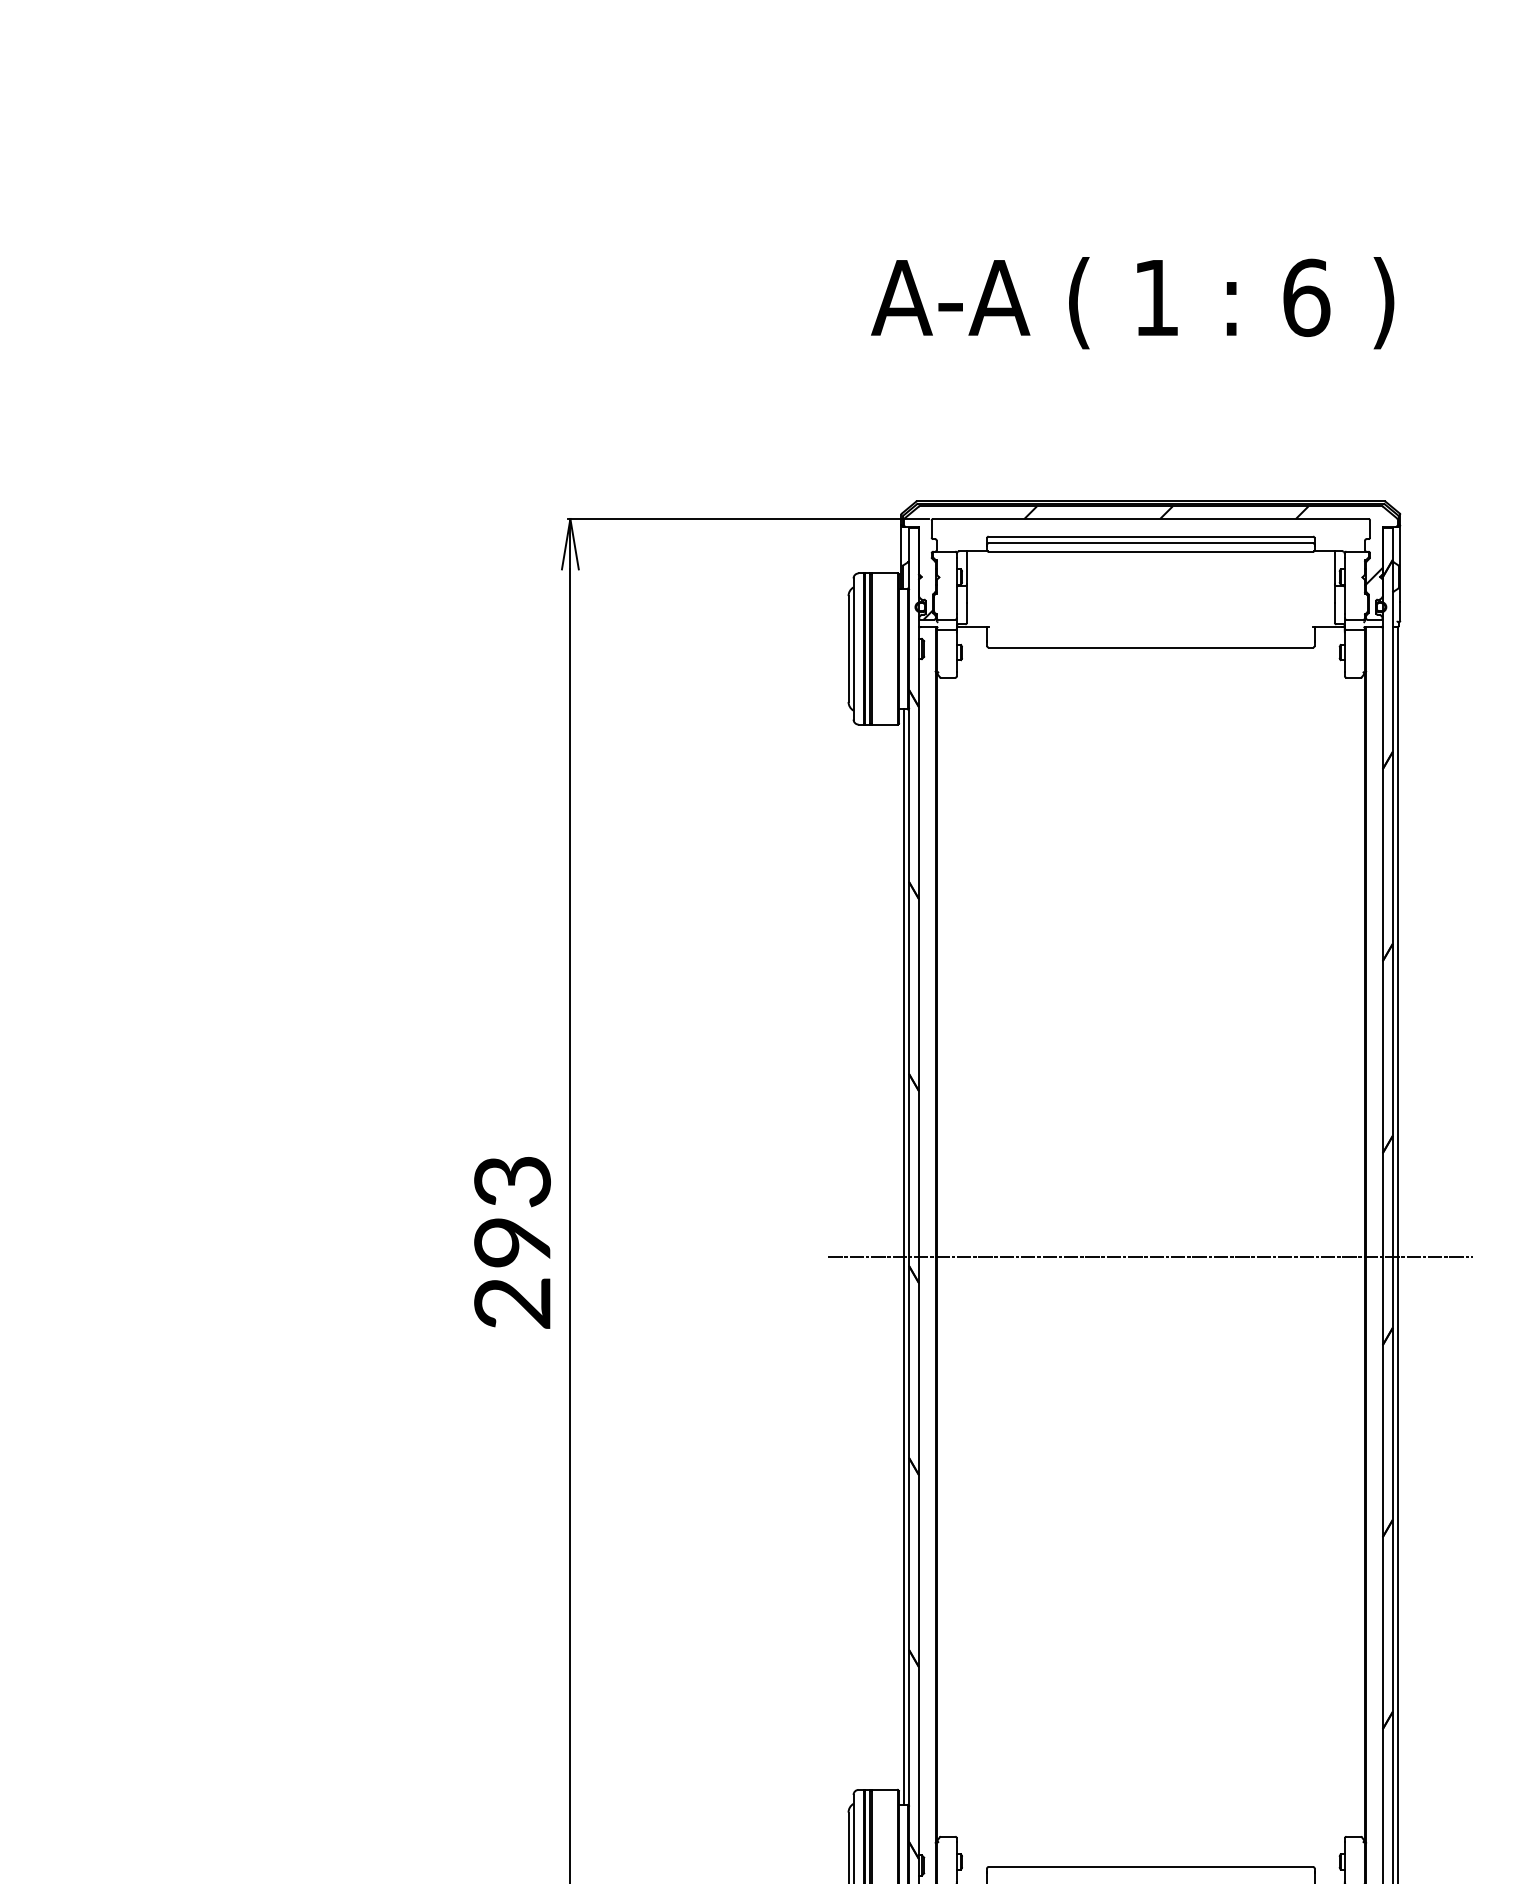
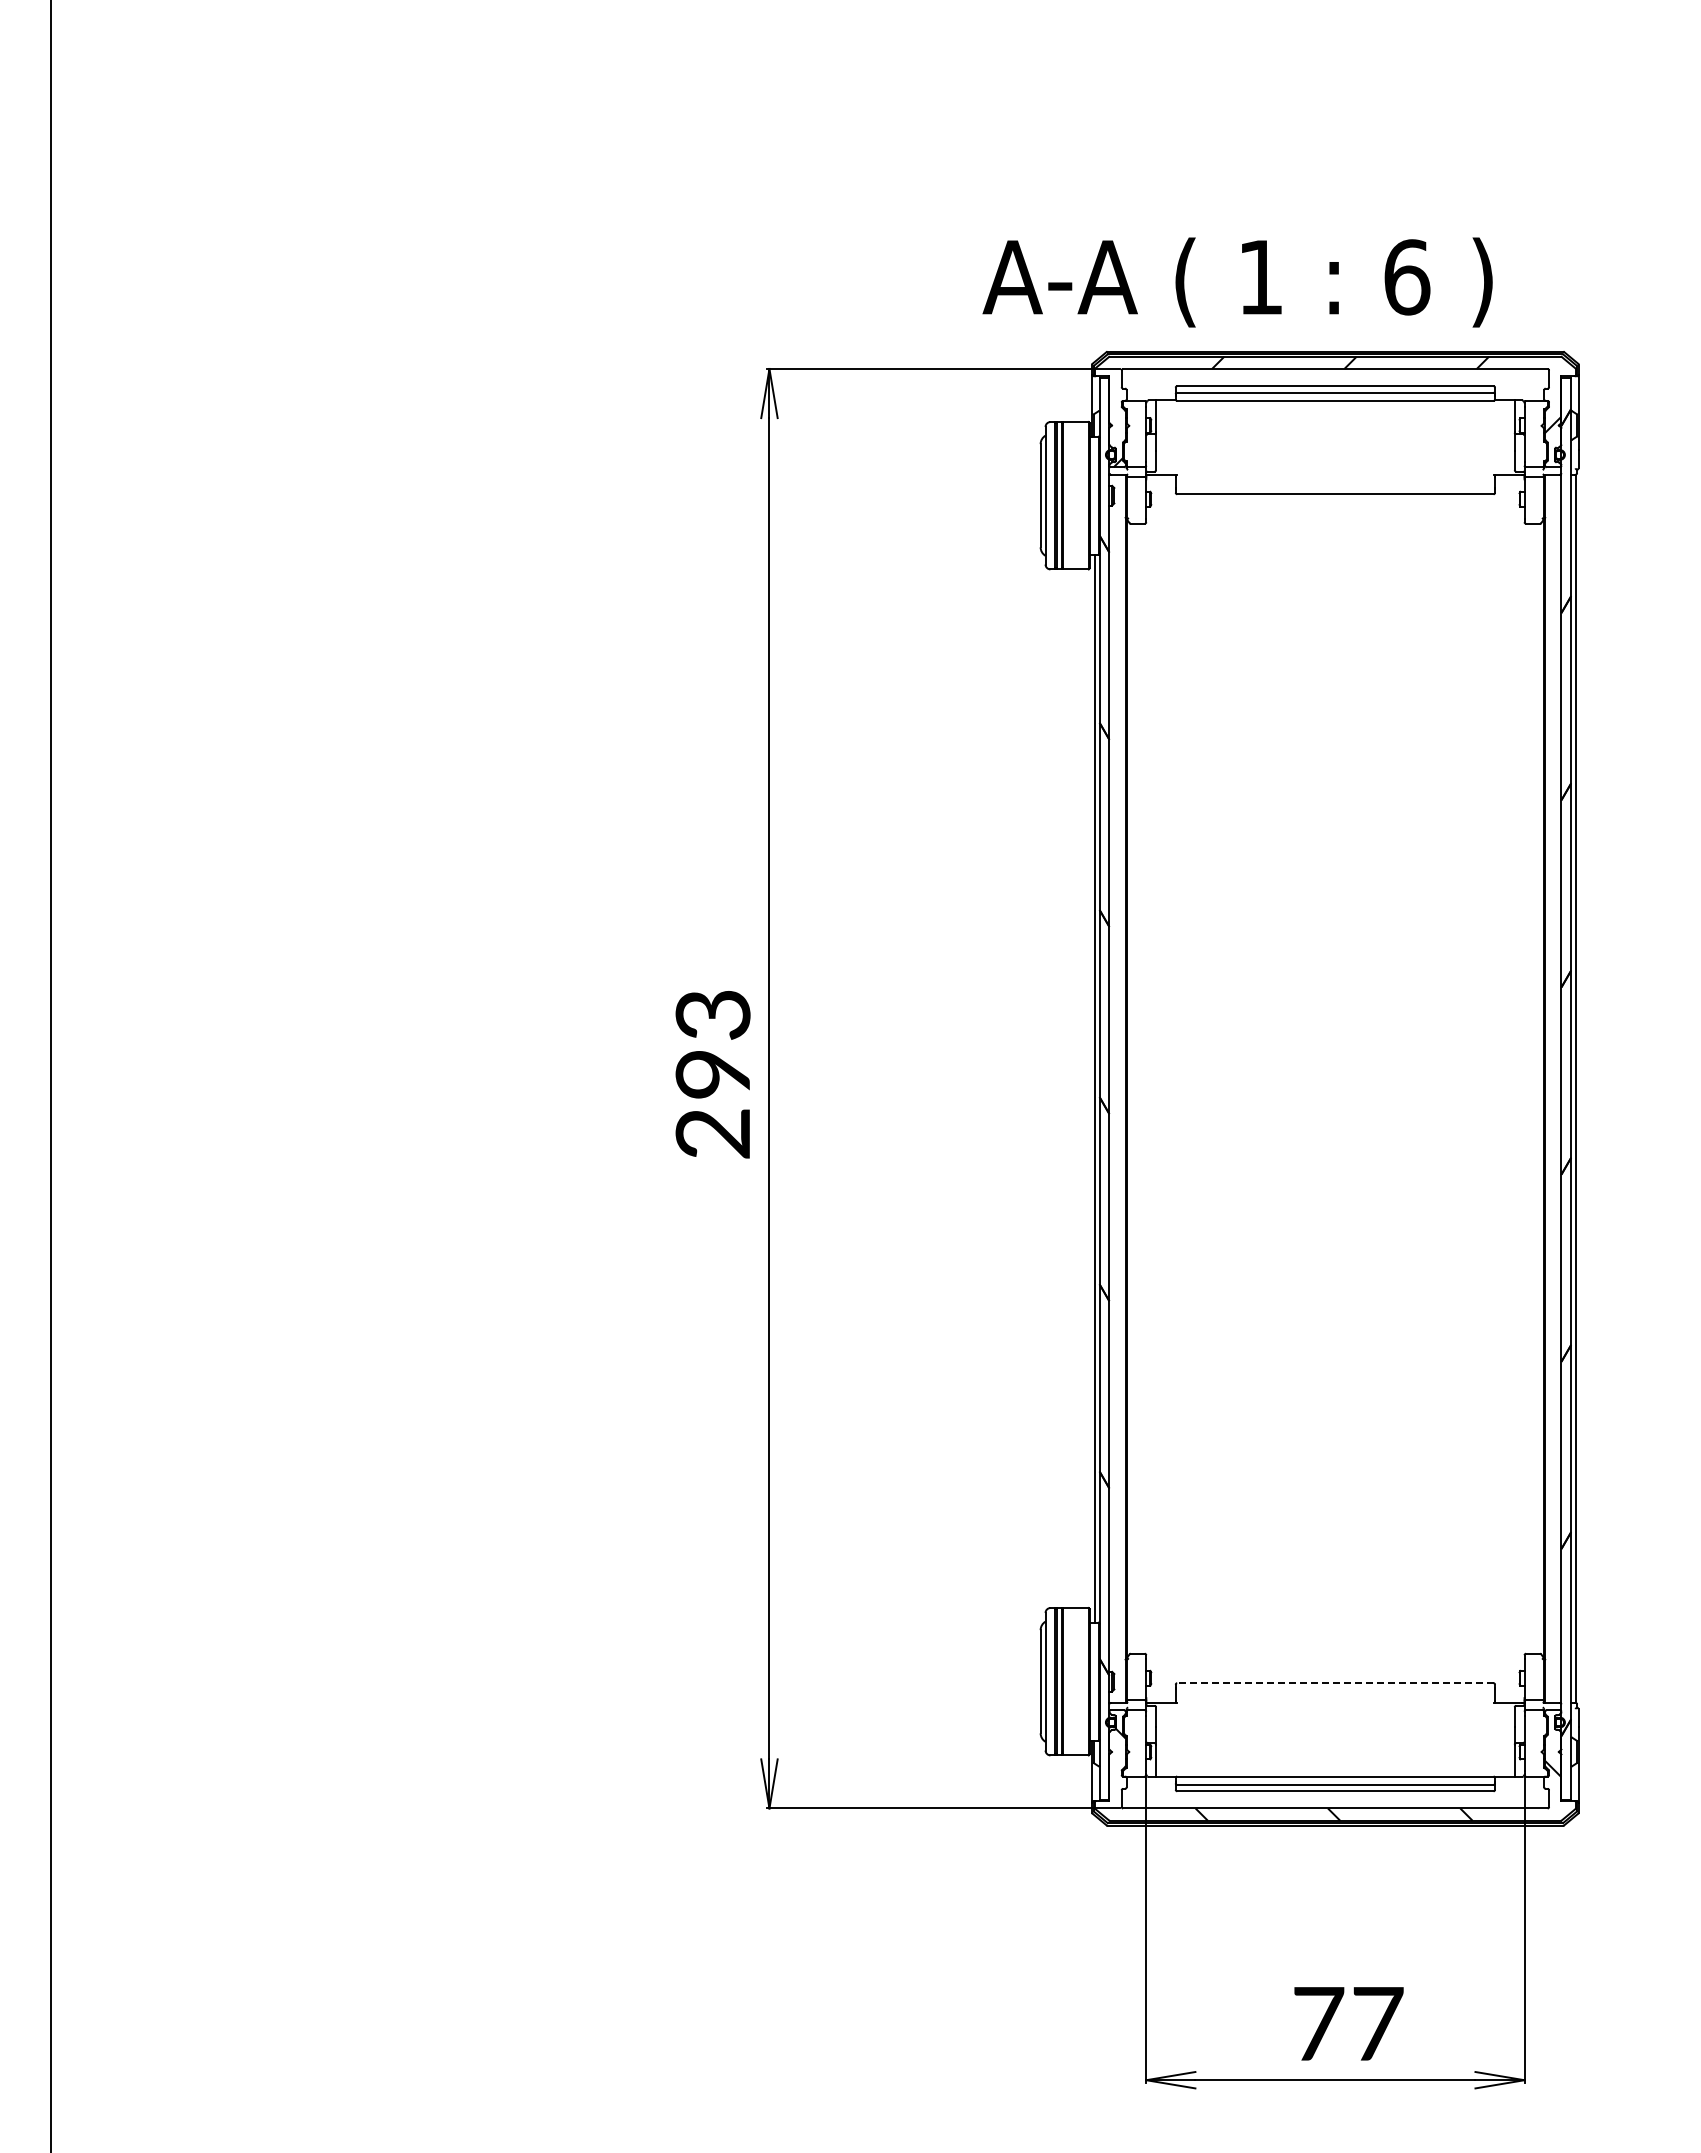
text: (1132, 303) -> (1237, 282), moved
line: (1149, 1257) -> (1334, 1088), removed
line: (1149, 1867) -> (1334, 1683), solid -> dashed

